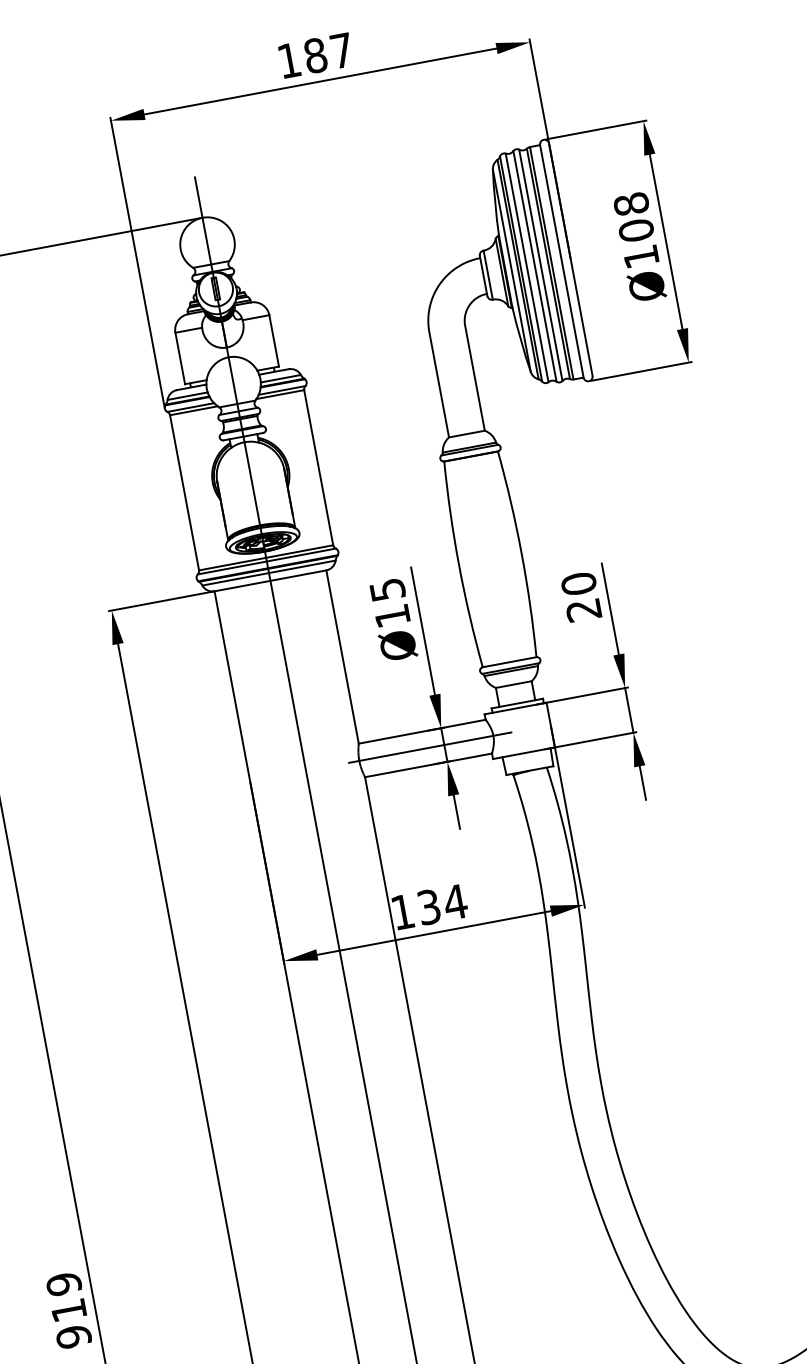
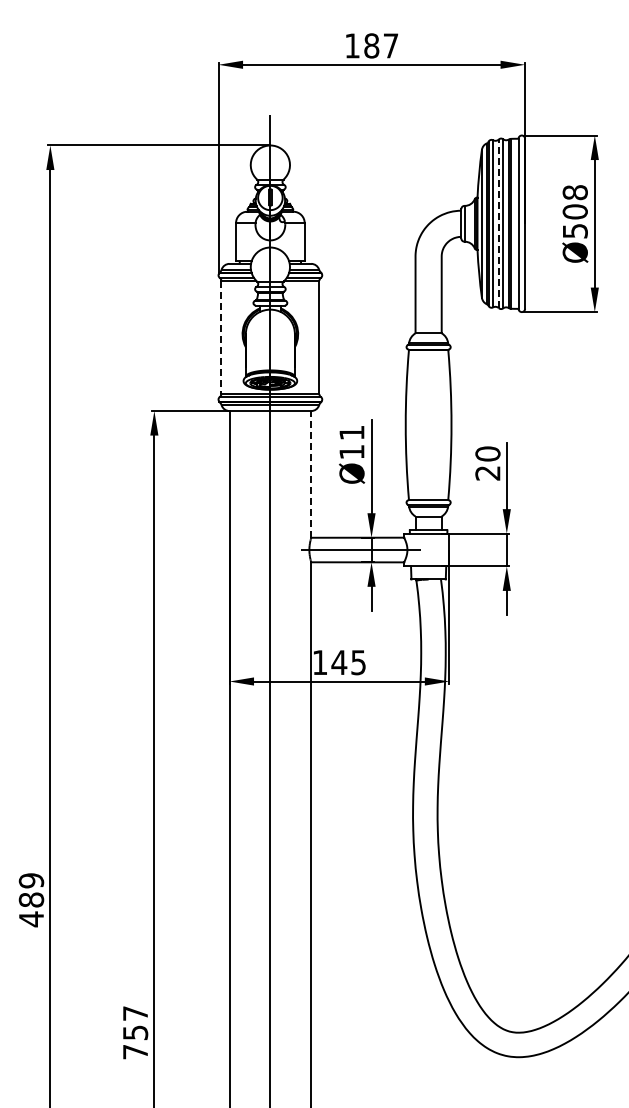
text: (641, 257) -> (575, 231), Ø108 -> Ø508
line: (534, 266) -> (498, 223), solid -> dashed
line: (184, 492) -> (221, 337), solid -> dashed
text: (387, 590) -> (351, 433), Ø15 -> Ø11
line: (342, 655) -> (311, 473), solid -> dashed
text: (441, 904) -> (348, 662), 134 -> 145
text: (71, 1323) -> (31, 909), 919 -> 489

